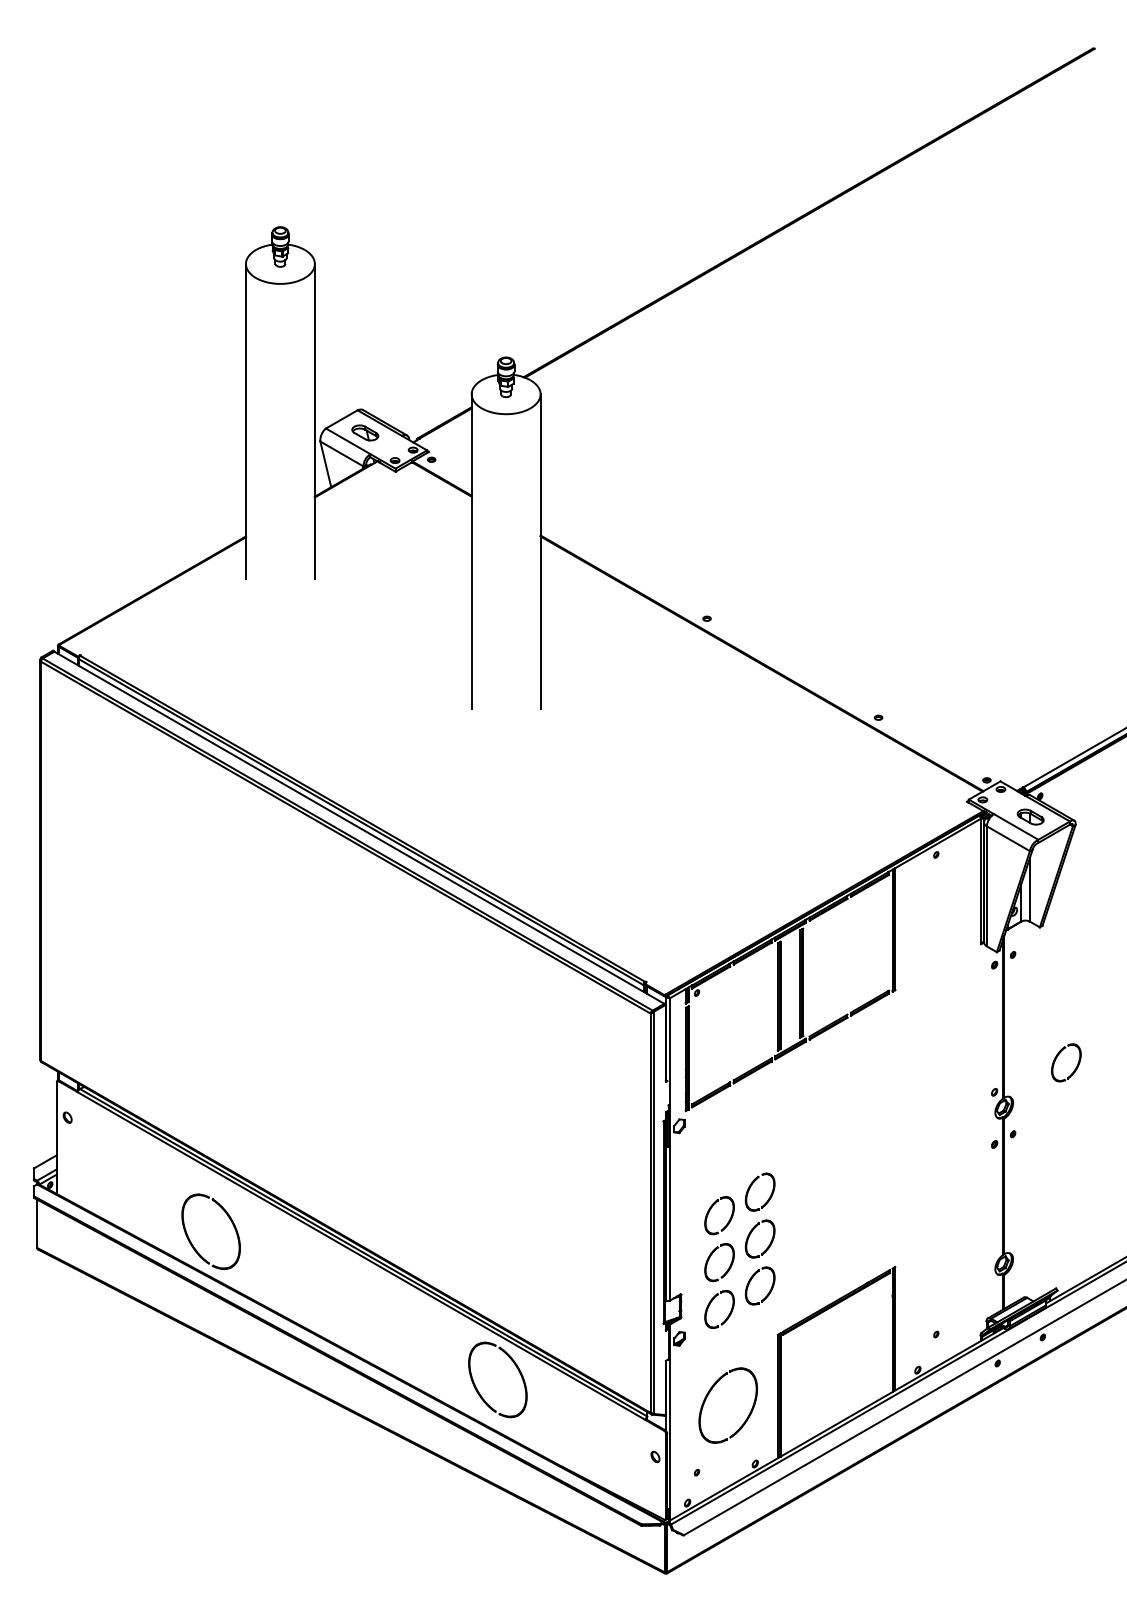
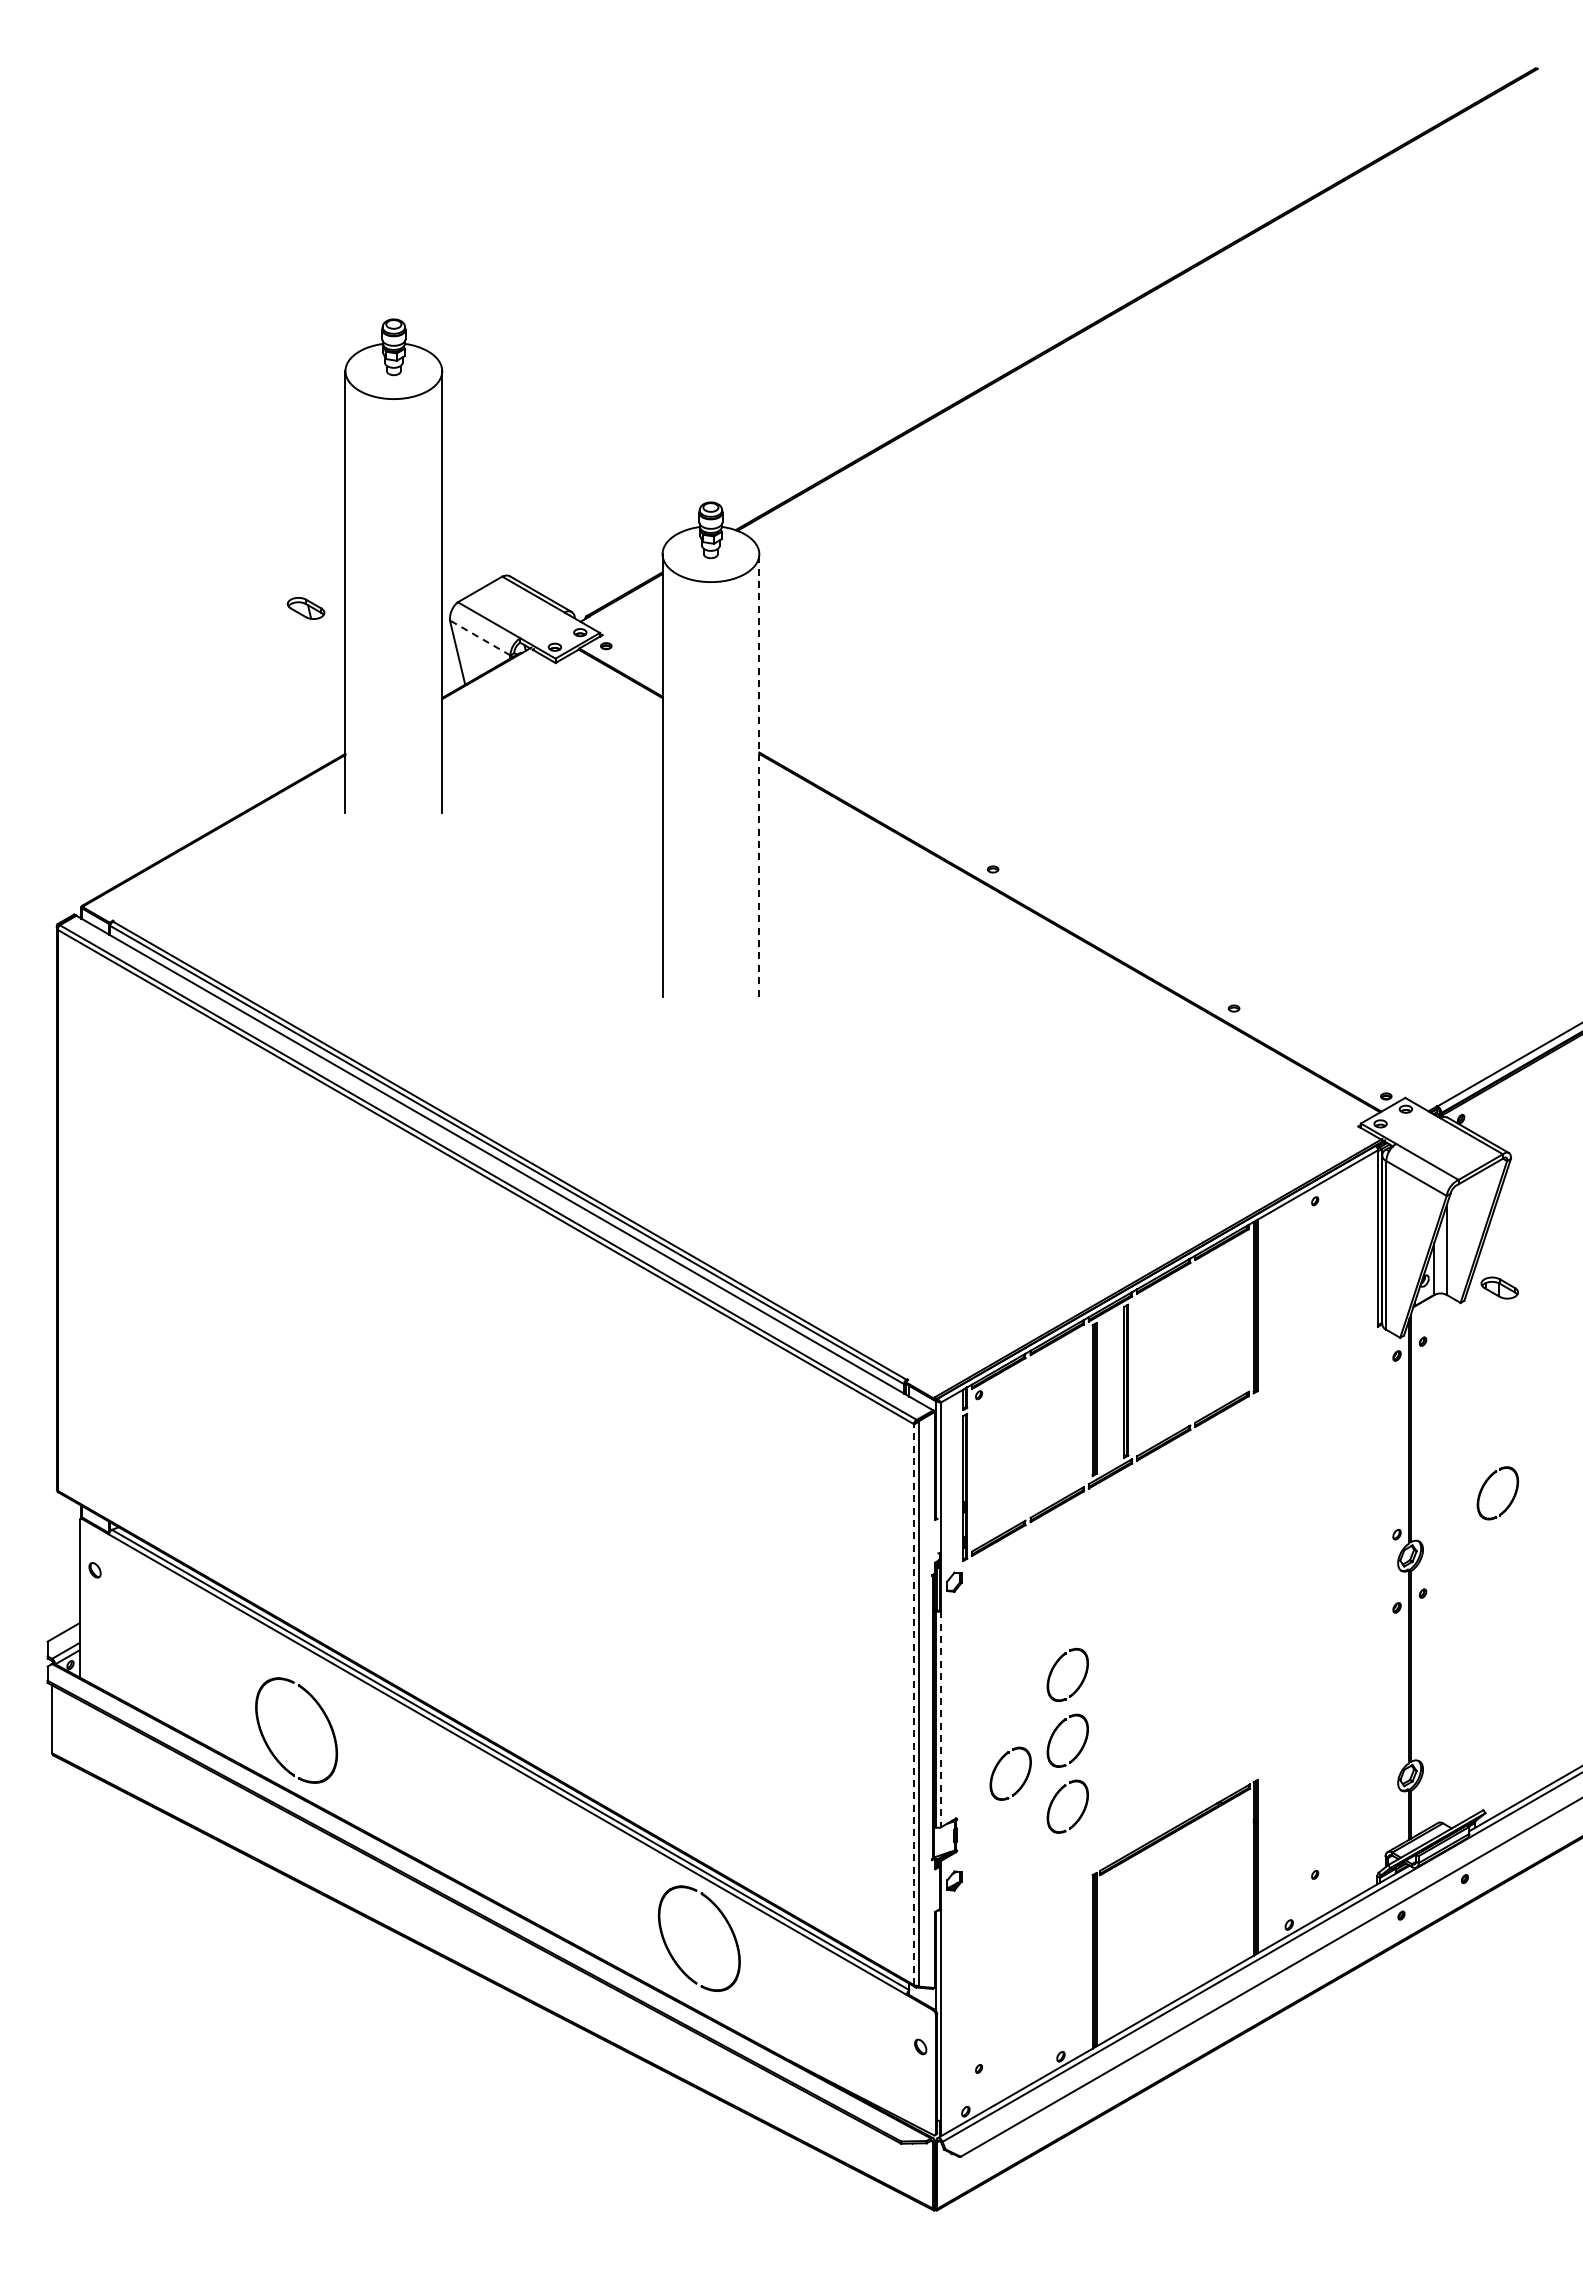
part: (364, 432) -> (305, 608), moved
line: (342, 453) -> (480, 637), solid -> dashed
line: (540, 551) -> (759, 774), solid -> dashed
part: (1030, 816) -> (1499, 1287), moved
part: (710, 1211) -> (997, 1701), removed
line: (650, 1213) -> (913, 1704), solid -> dashed
line: (670, 1223) -> (941, 1719), solid -> dashed
part: (710, 1303) -> (998, 1831), removed
part: (708, 1396) -> (994, 1961), removed

